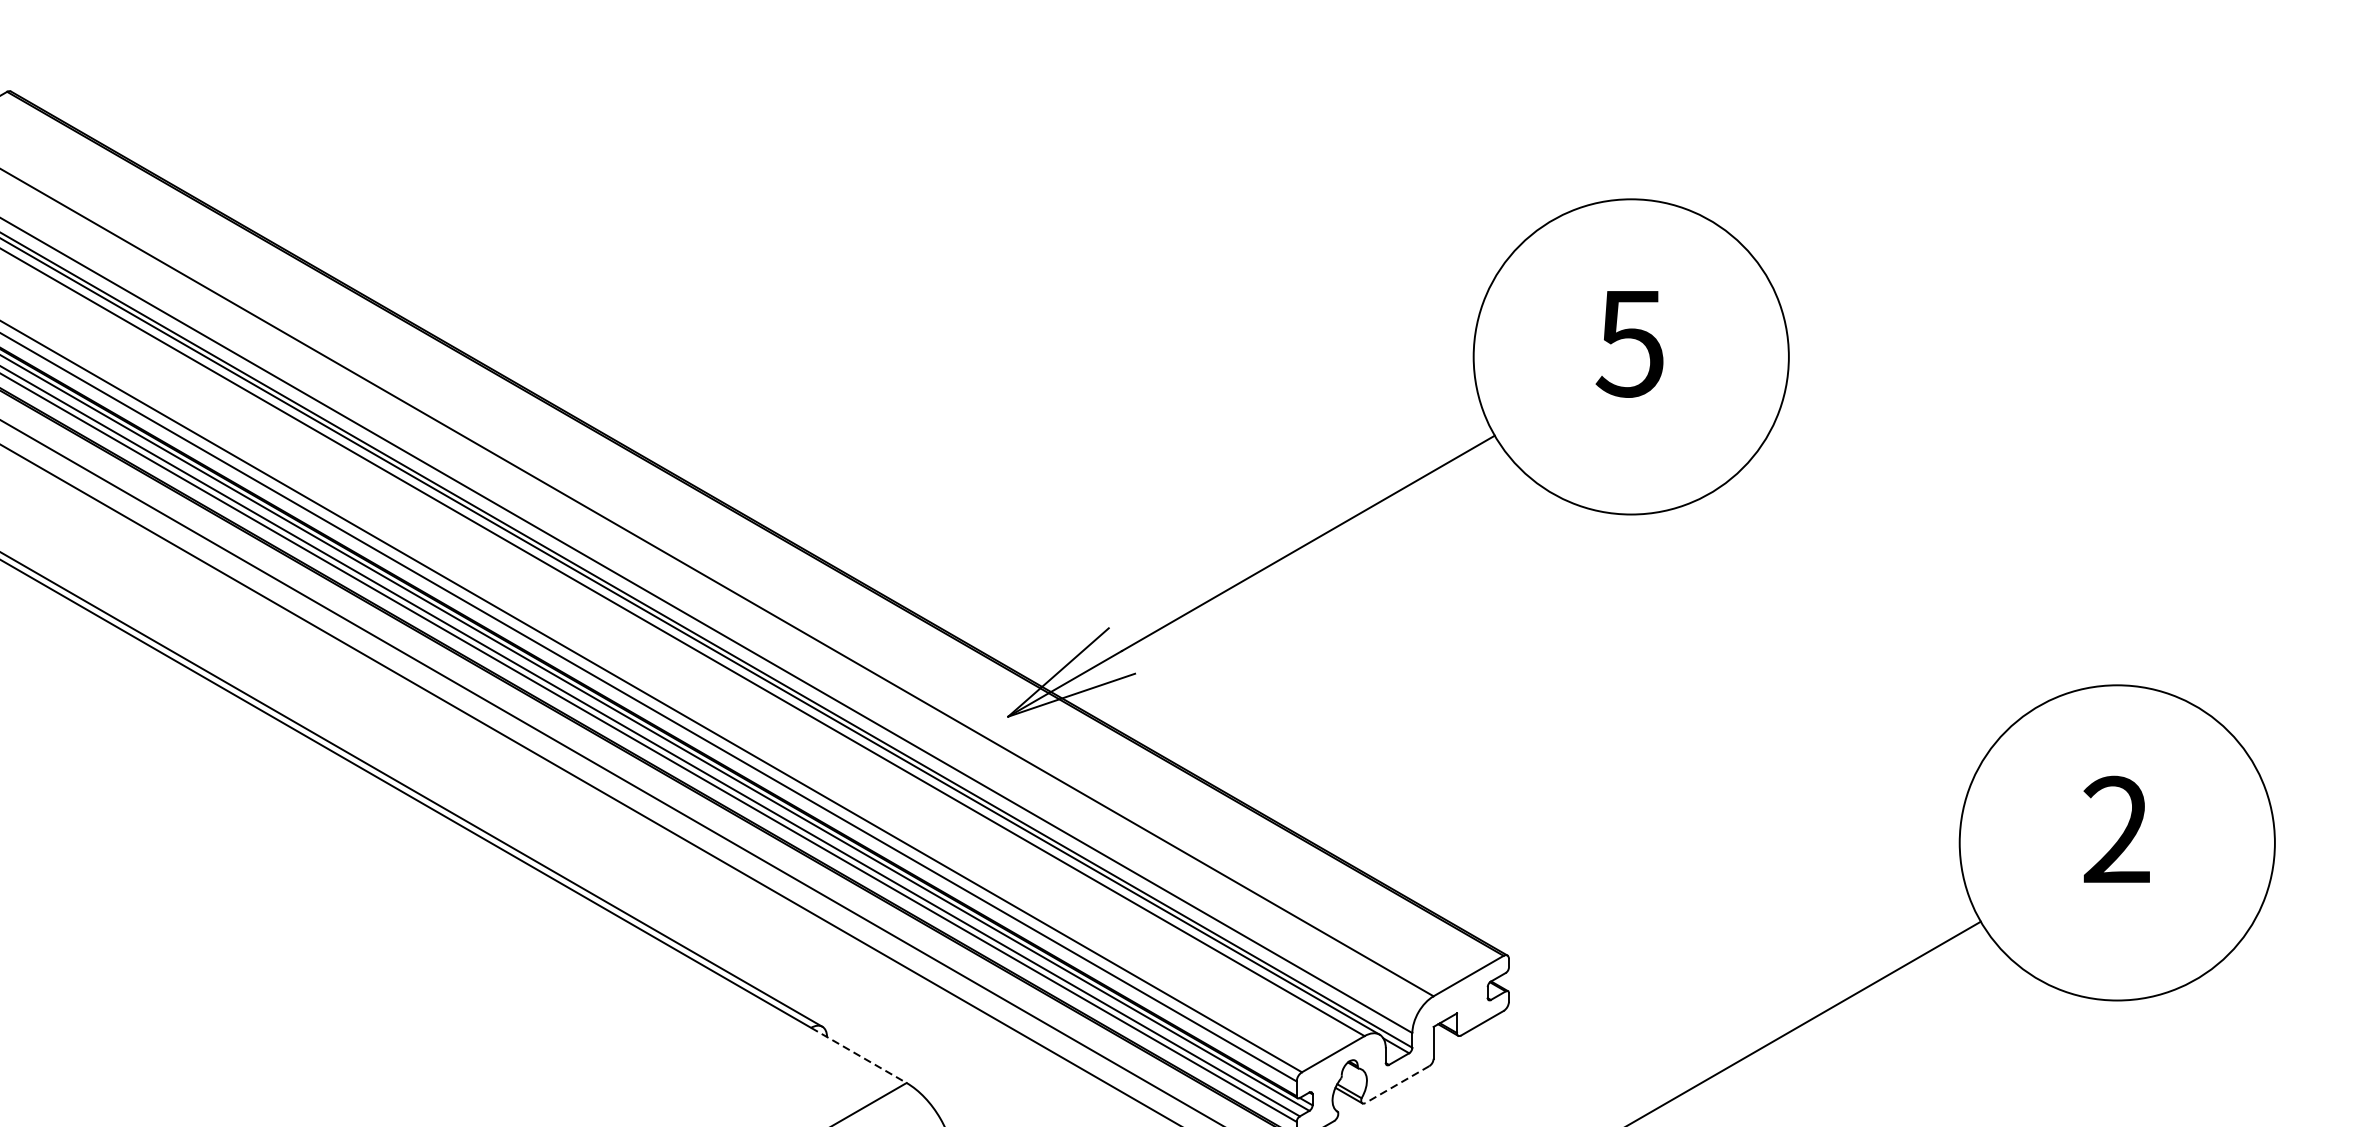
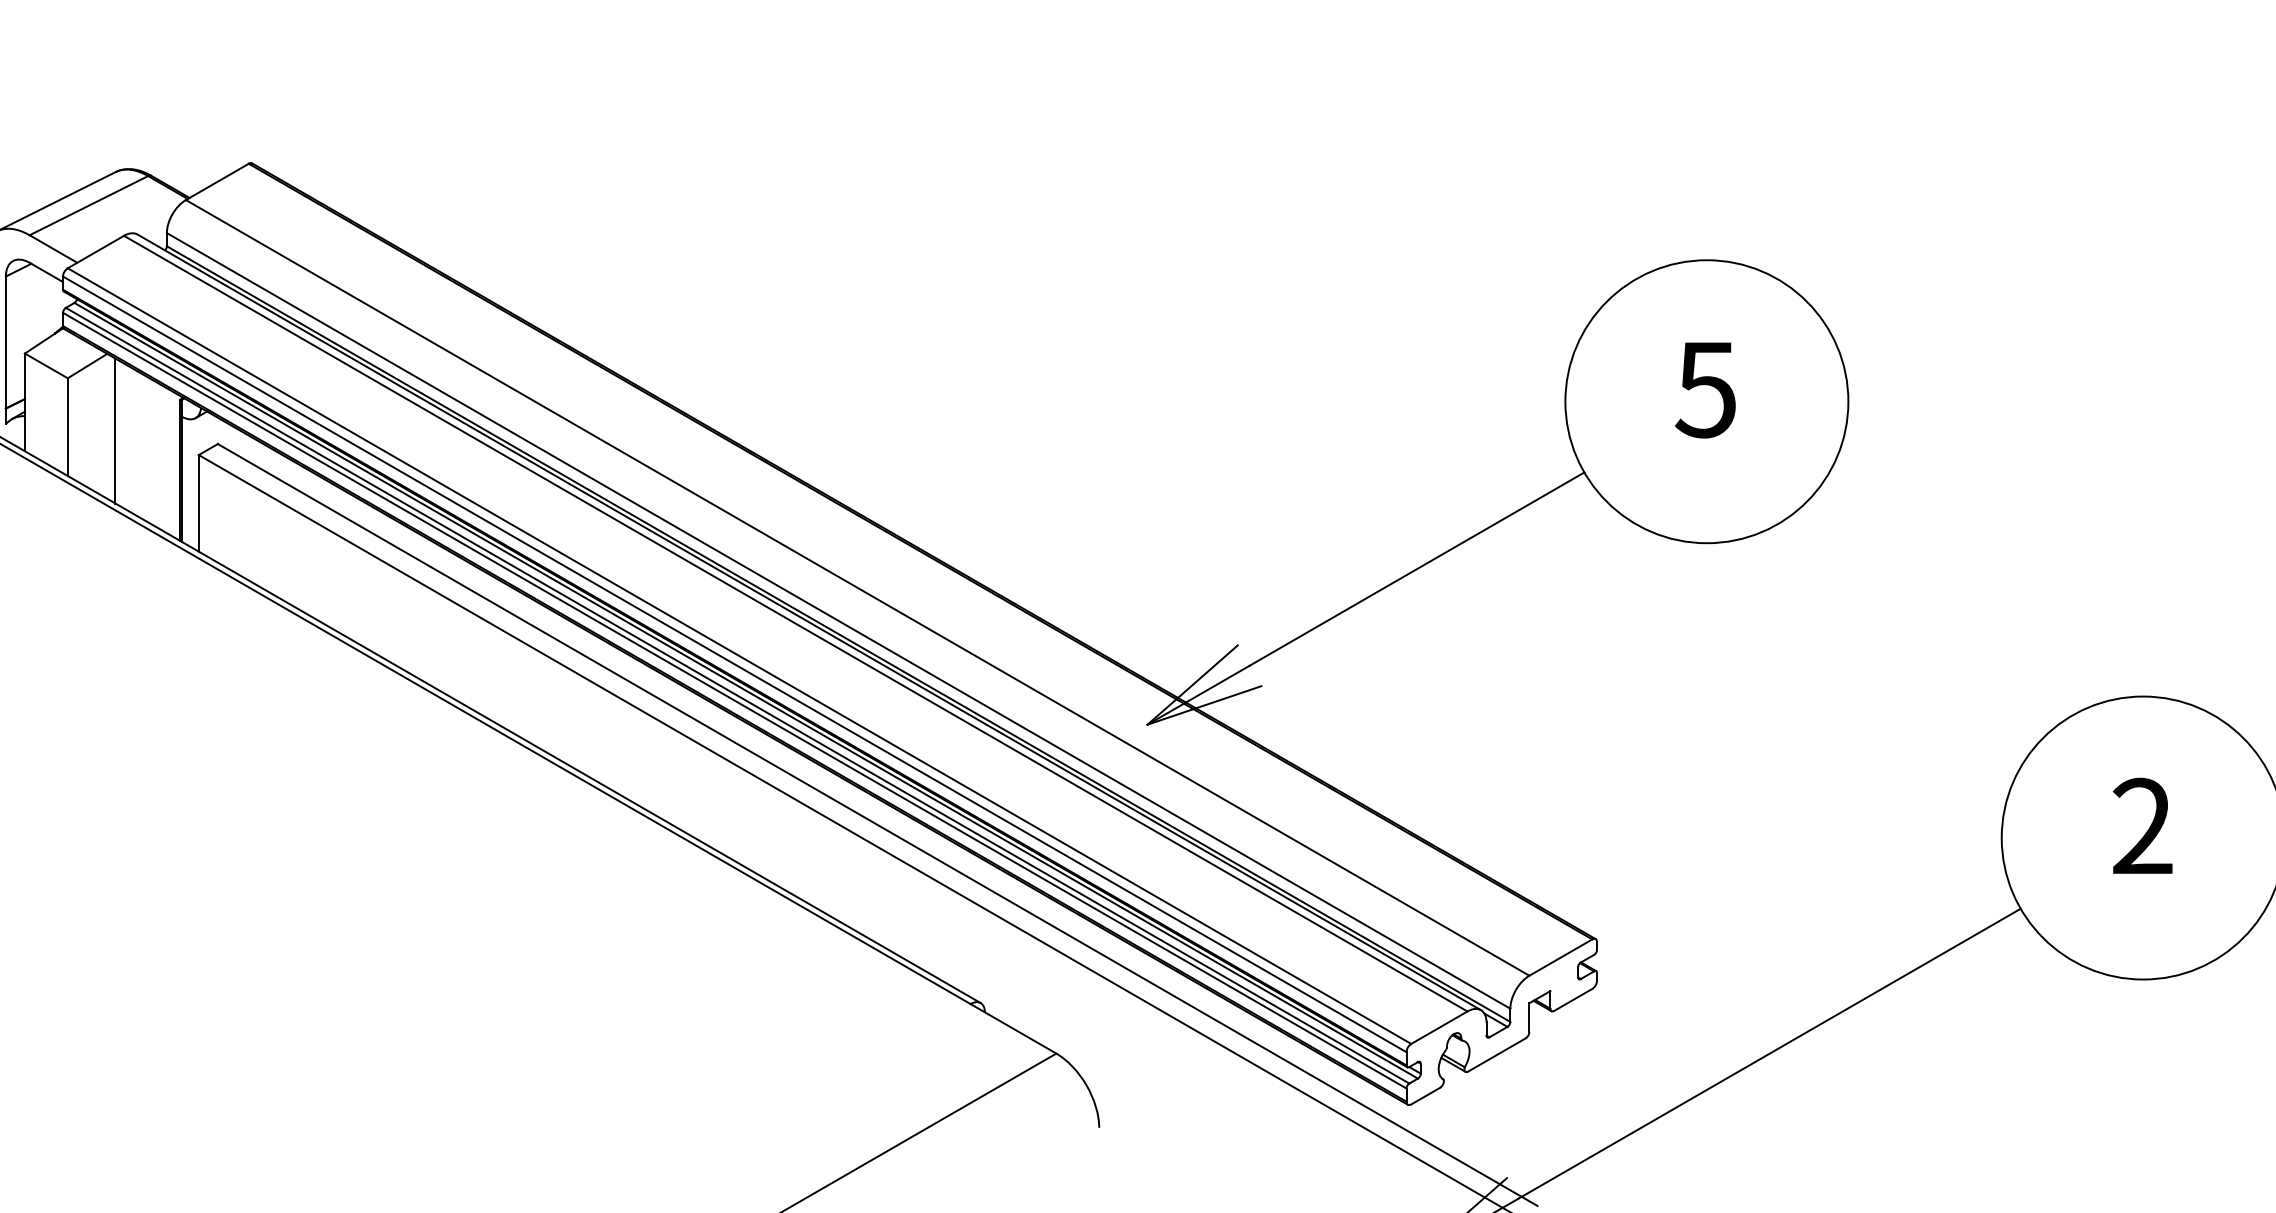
line: (858, 1055) -> (1013, 1028), dashed -> solid
line: (1396, 1085) -> (1496, 1055), dashed -> solid

